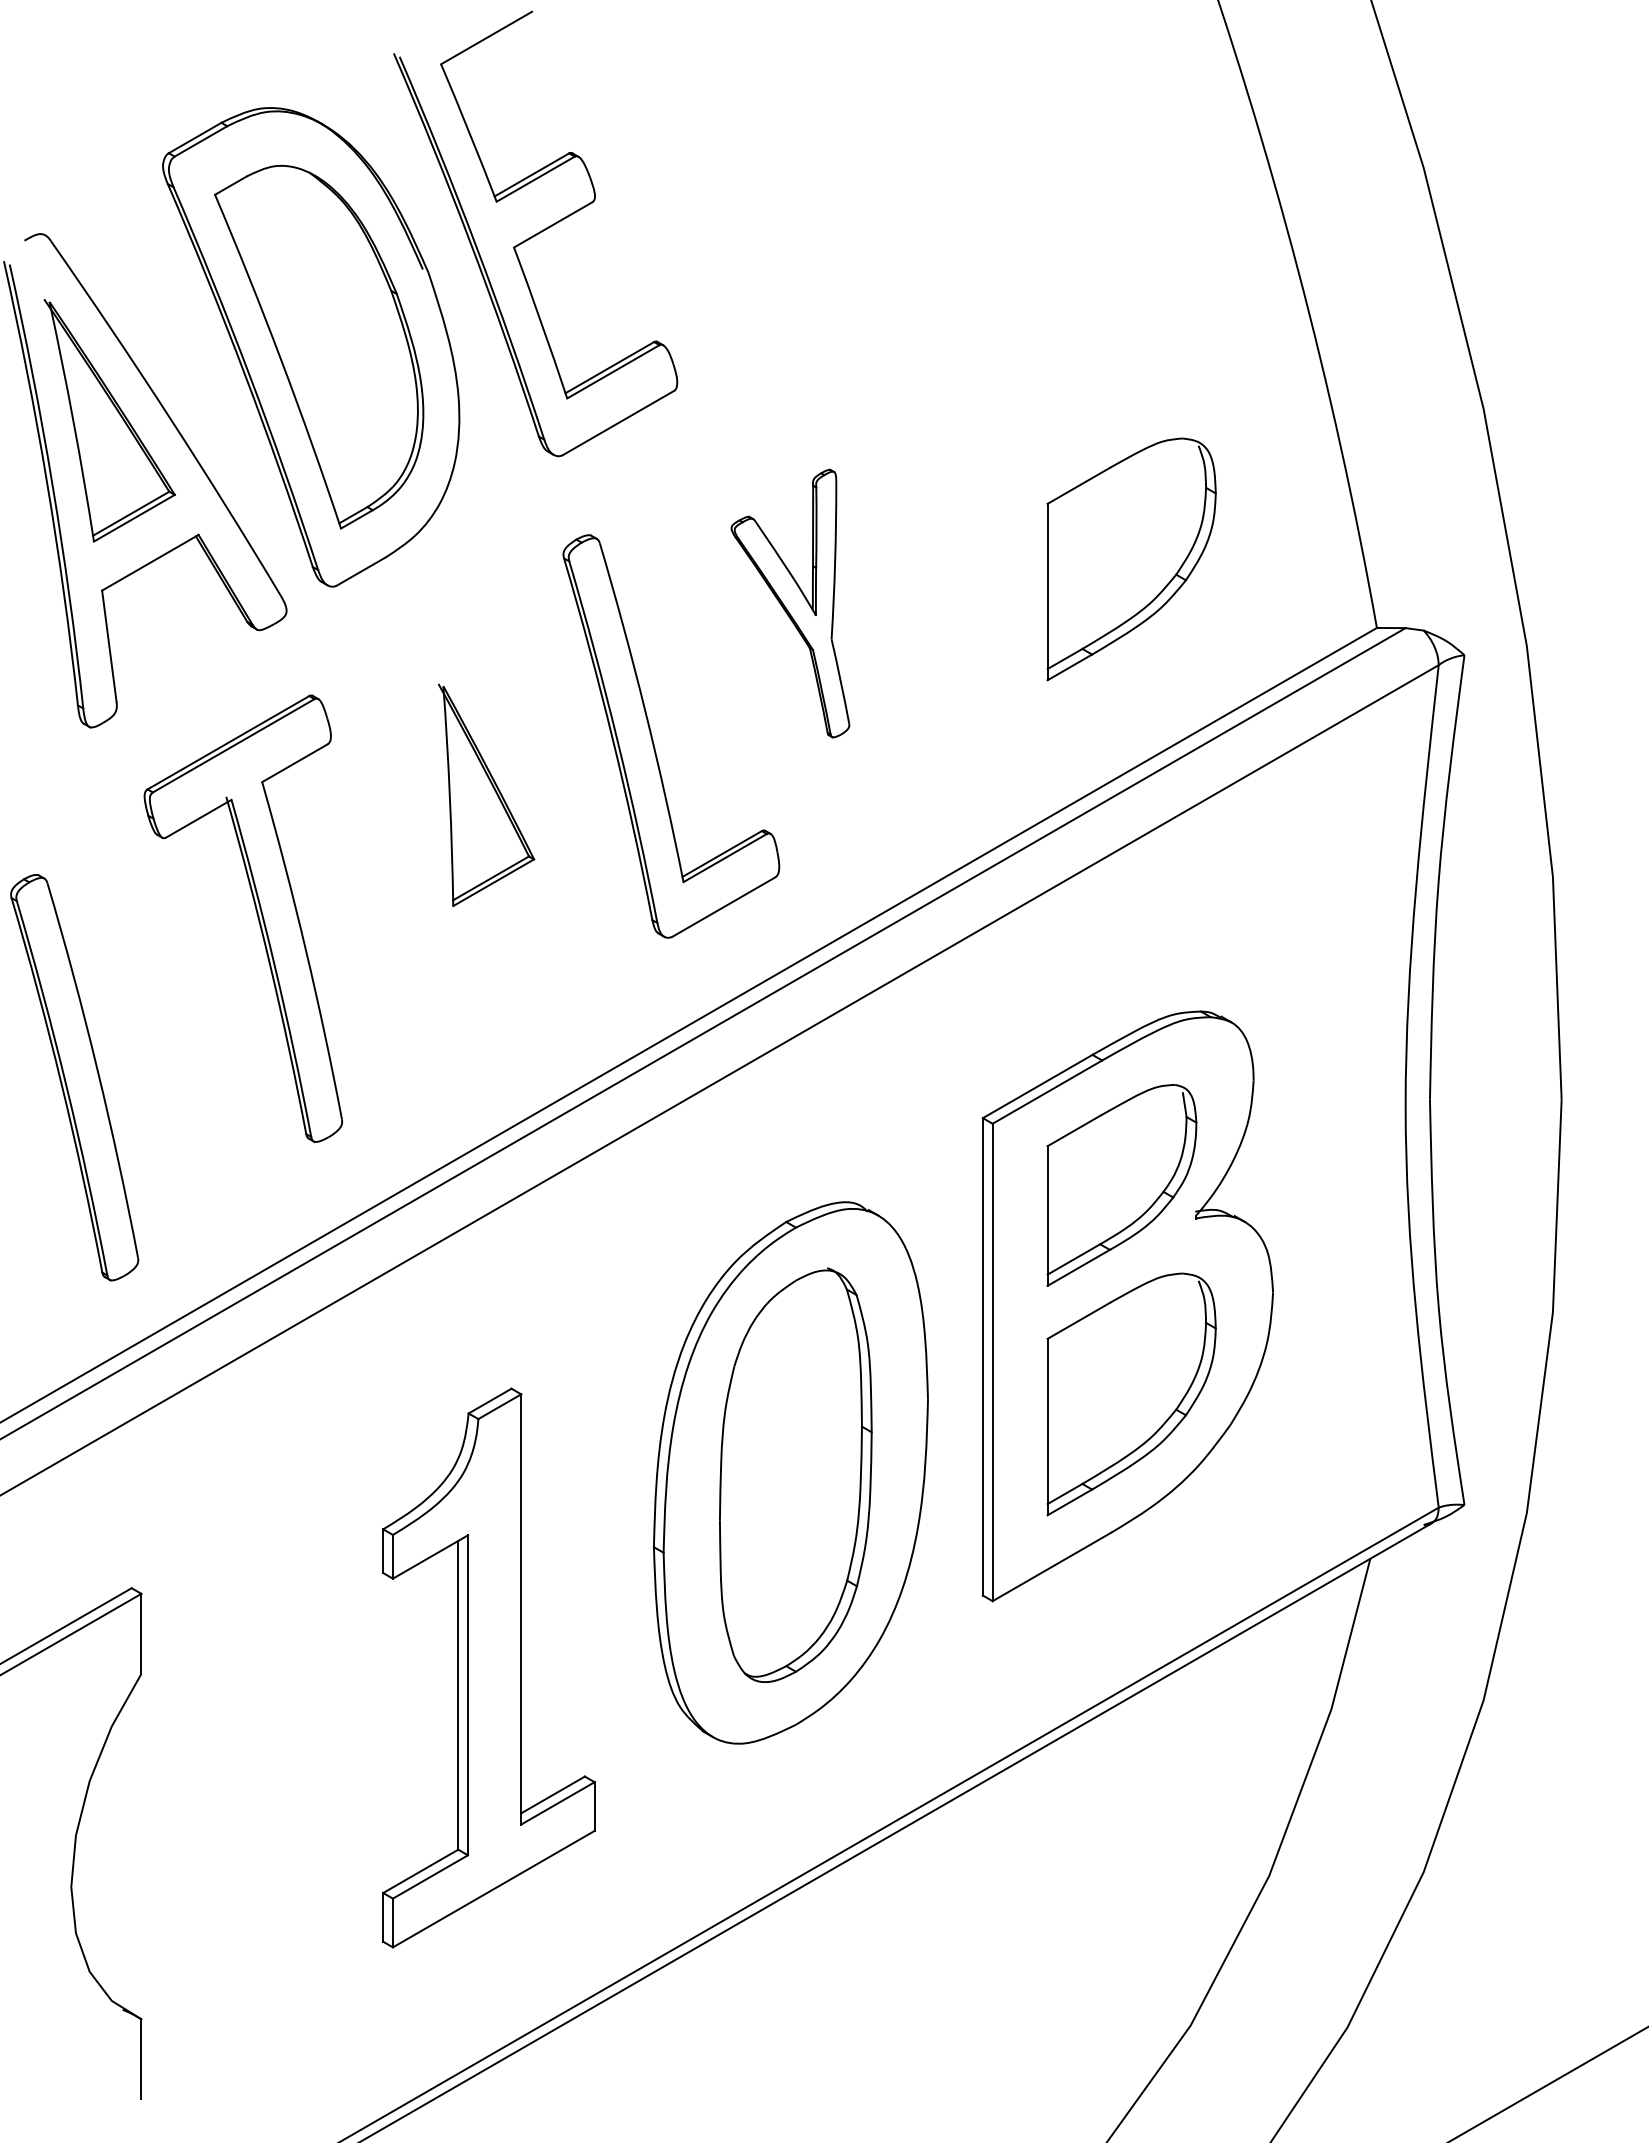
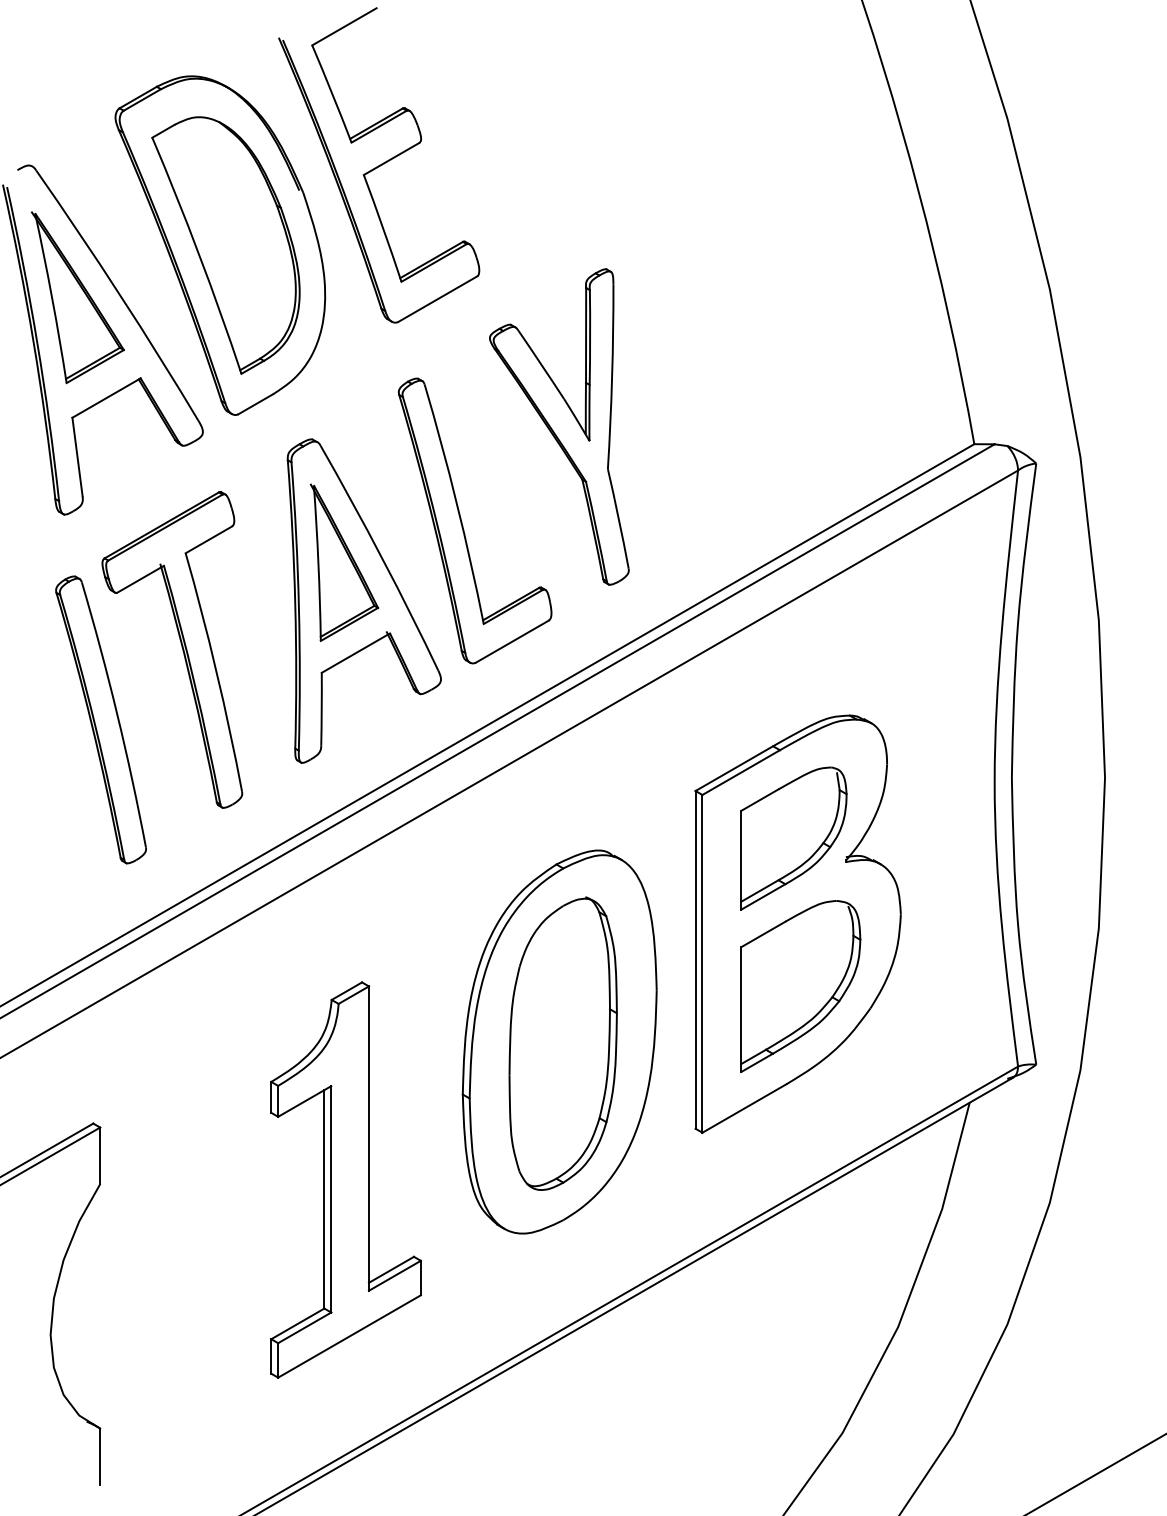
part: (1131, 559) -> (800, 395), removed
part: (790, 603) -> (559, 426), size x1.67
part: (514, 849) -> (364, 600), added
part: (74, 1077) -> (100, 719), moved

